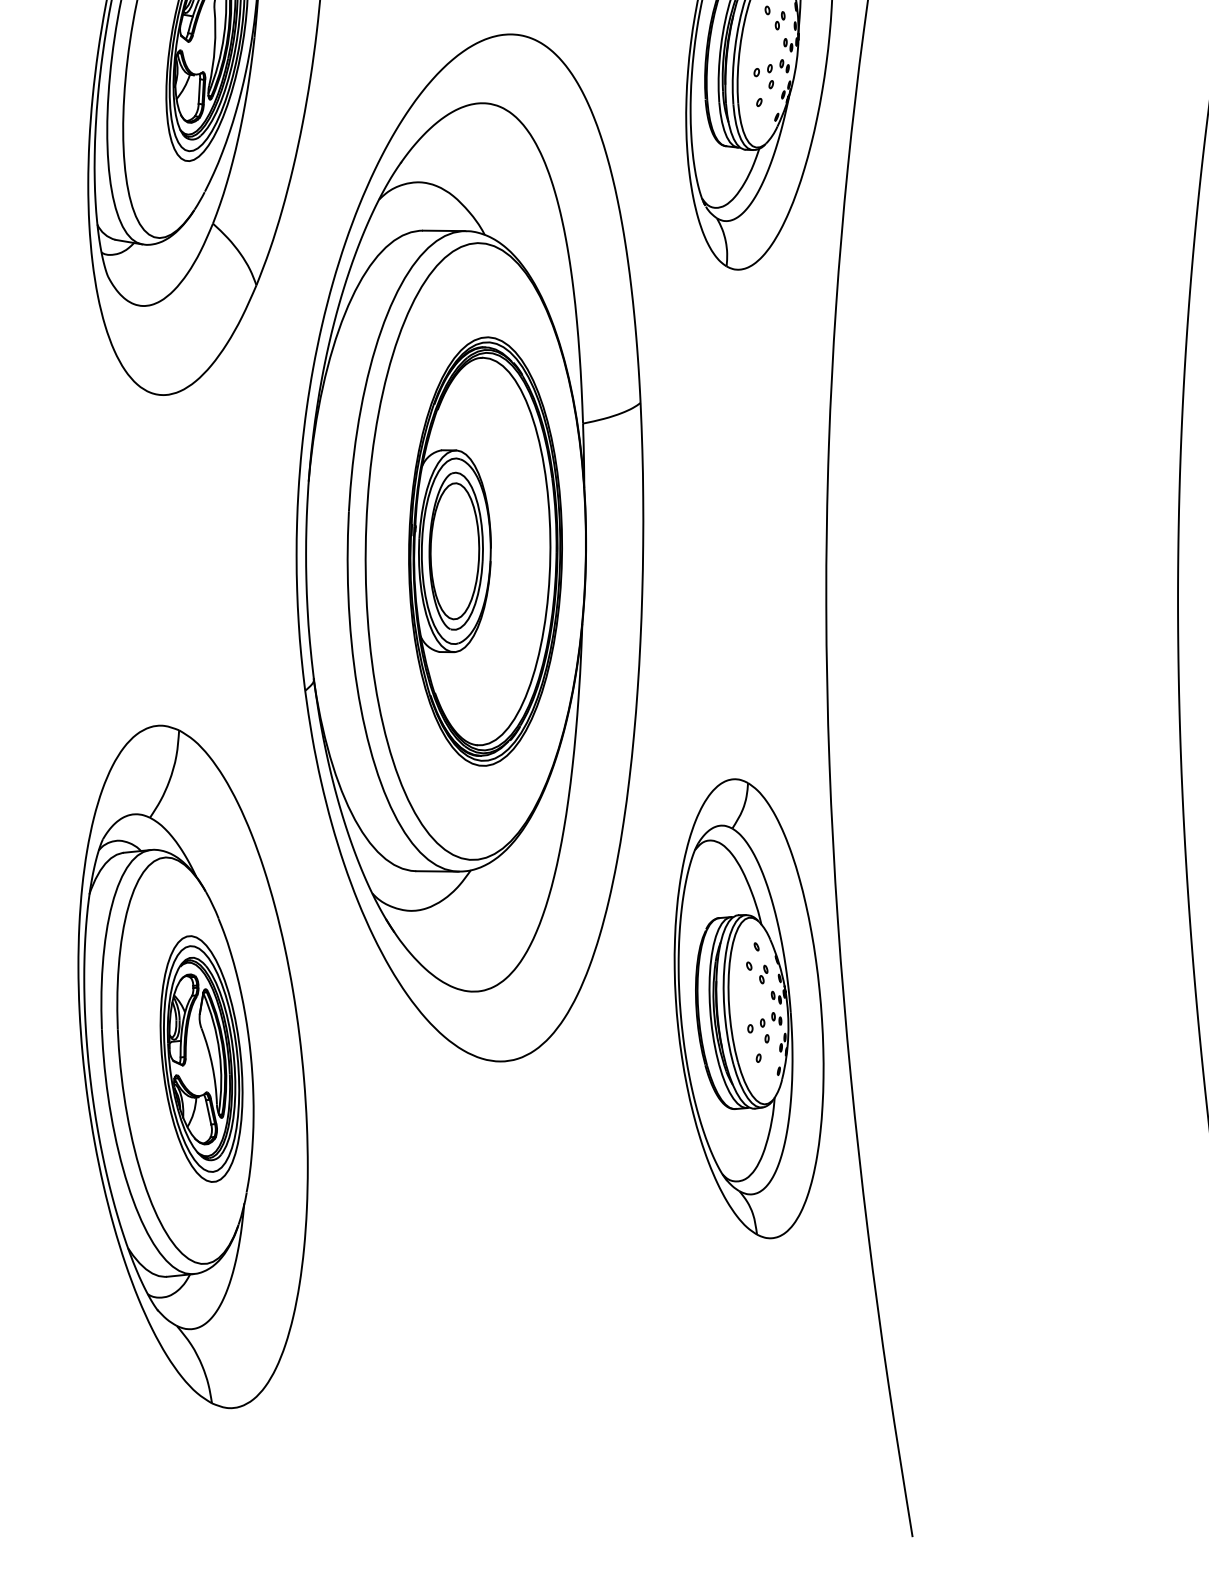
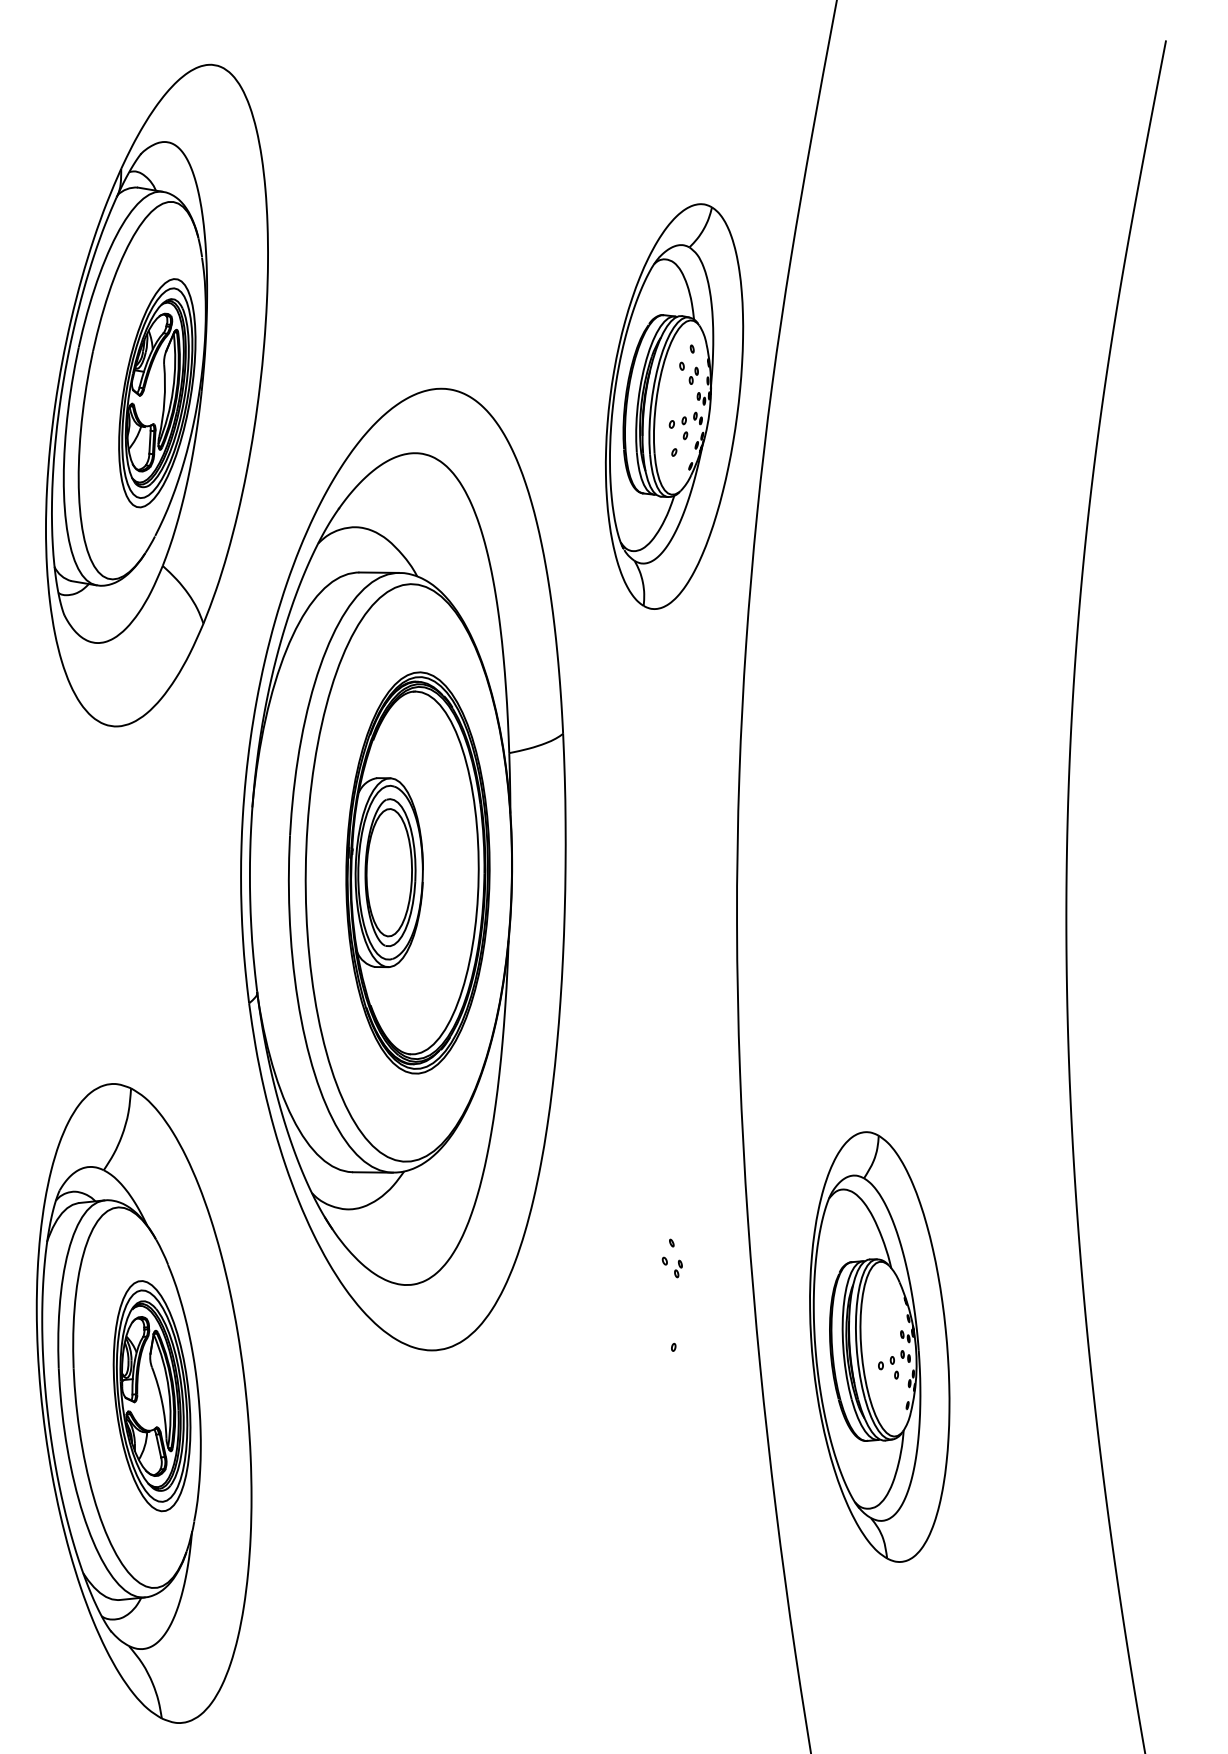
part: (748, 1008) -> (879, 1346), moved
part: (192, 1066) -> (143, 1403), moved

